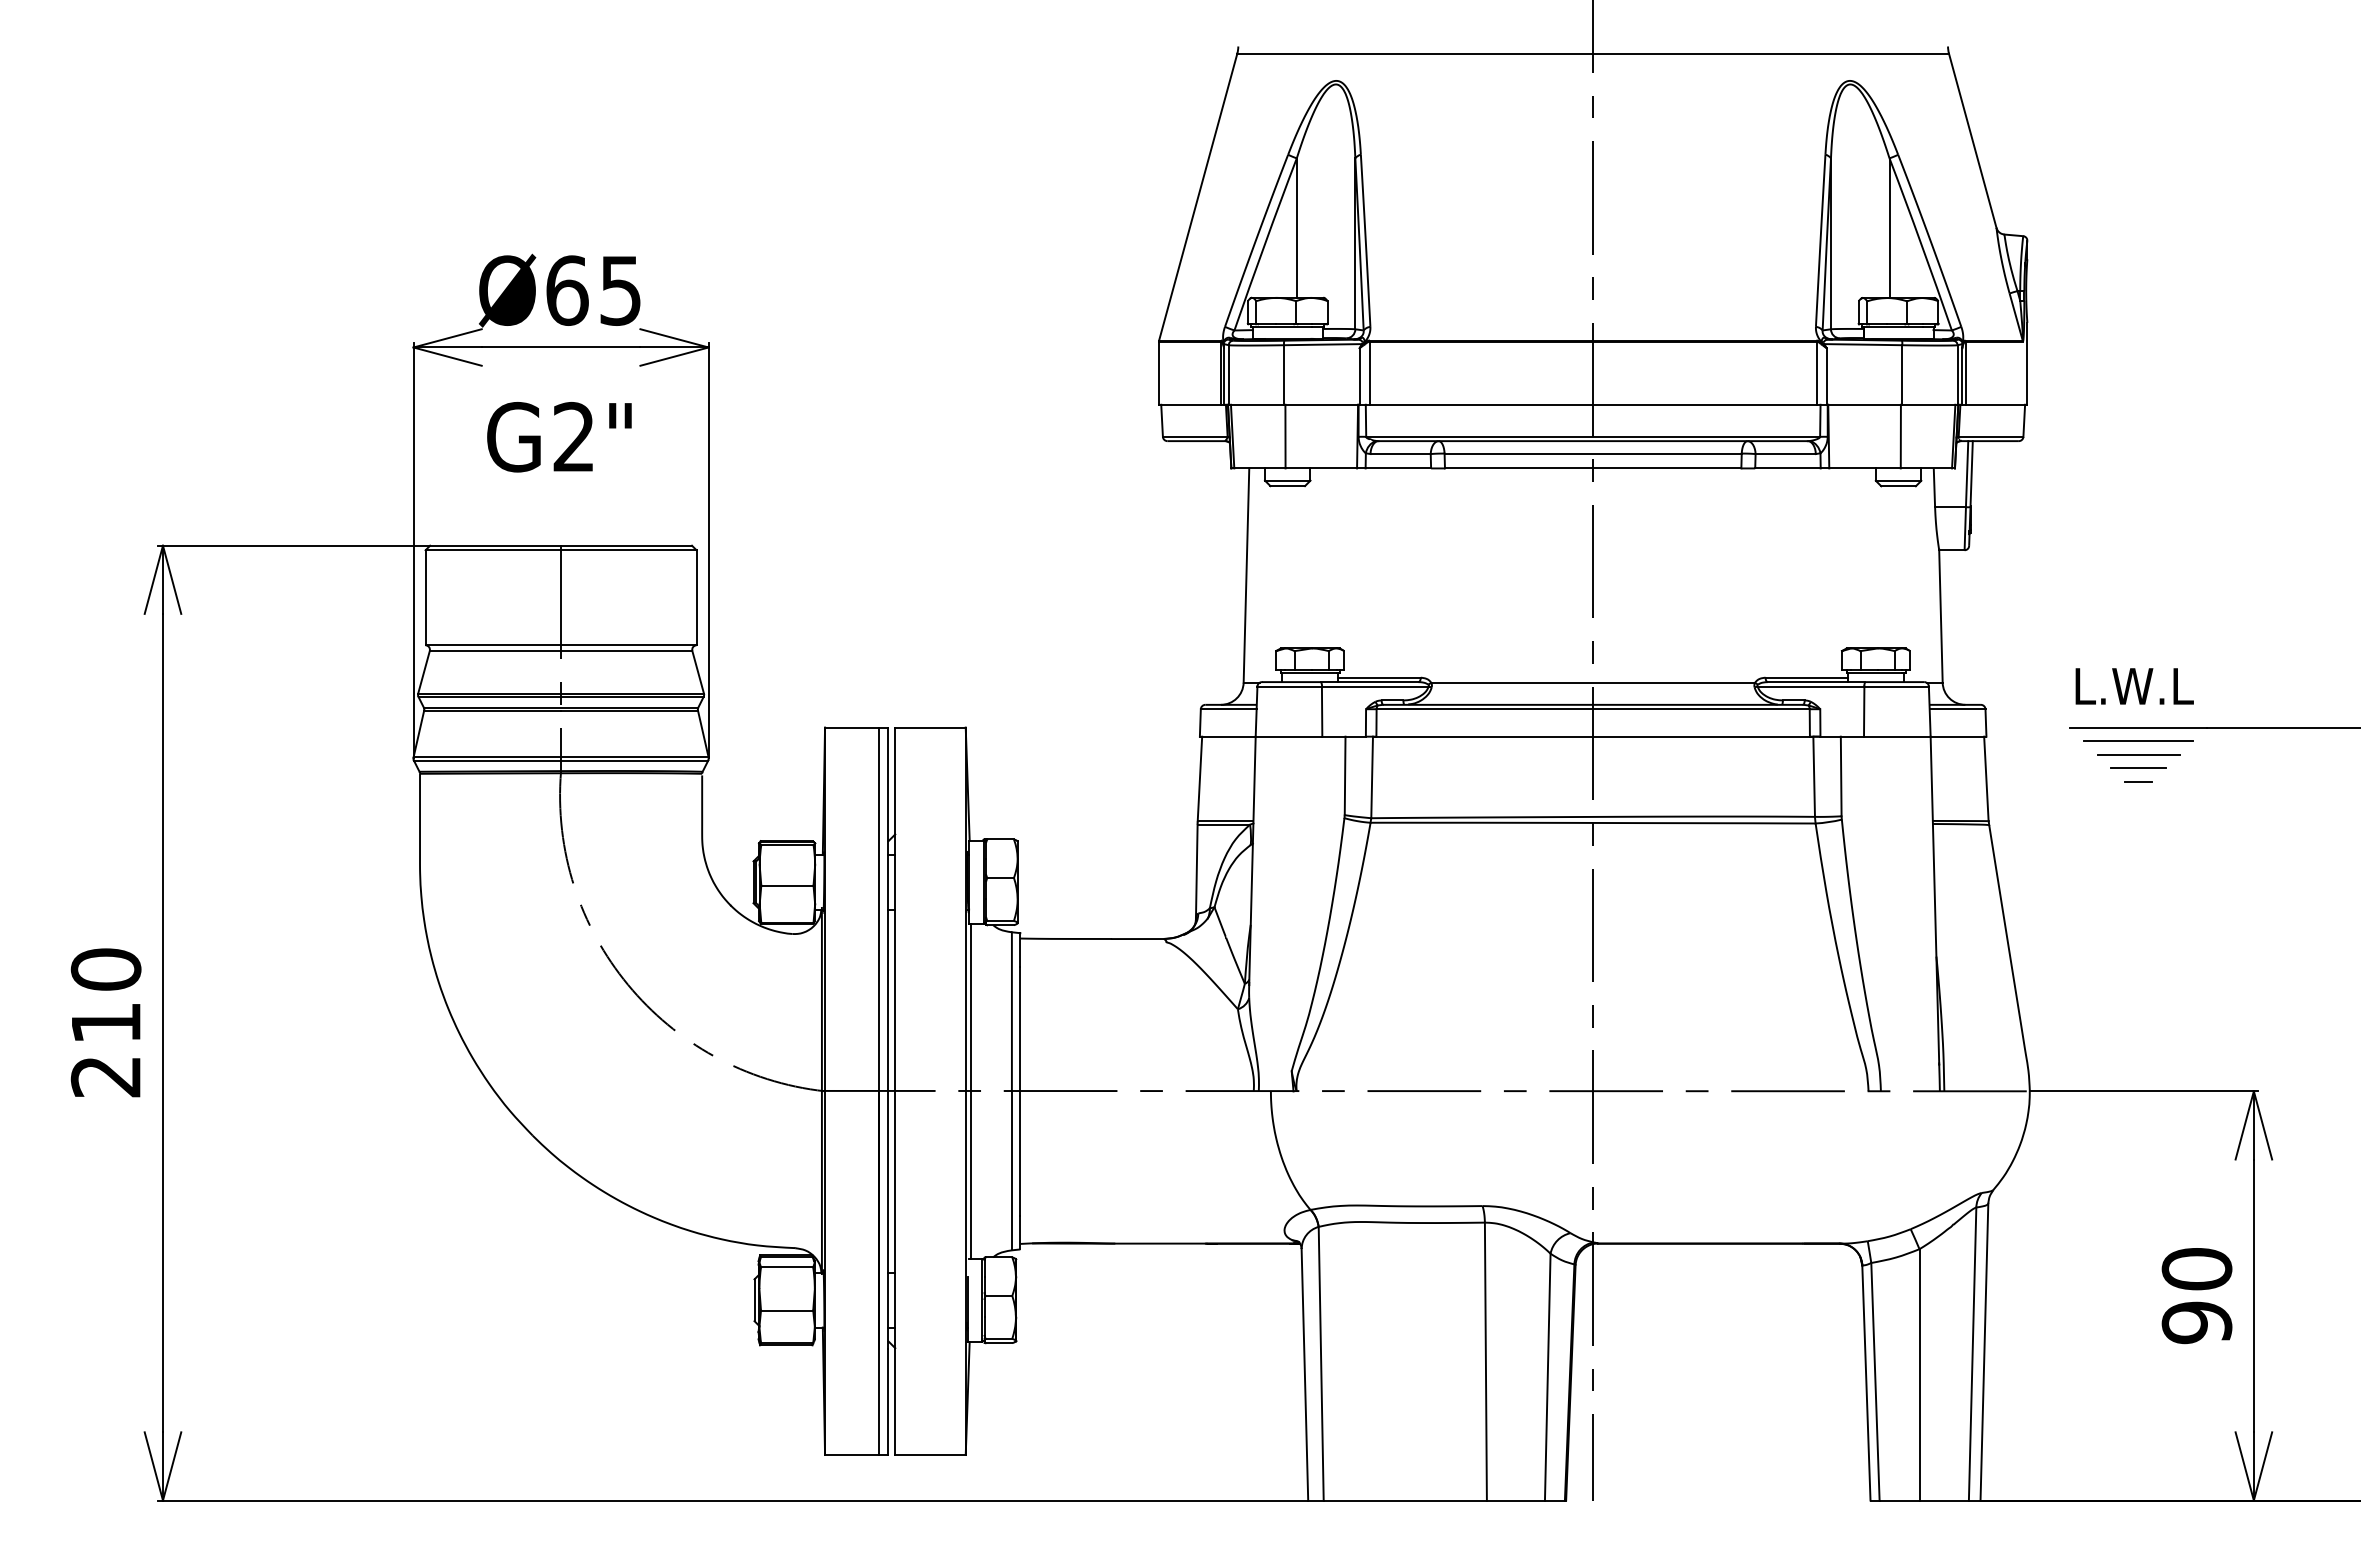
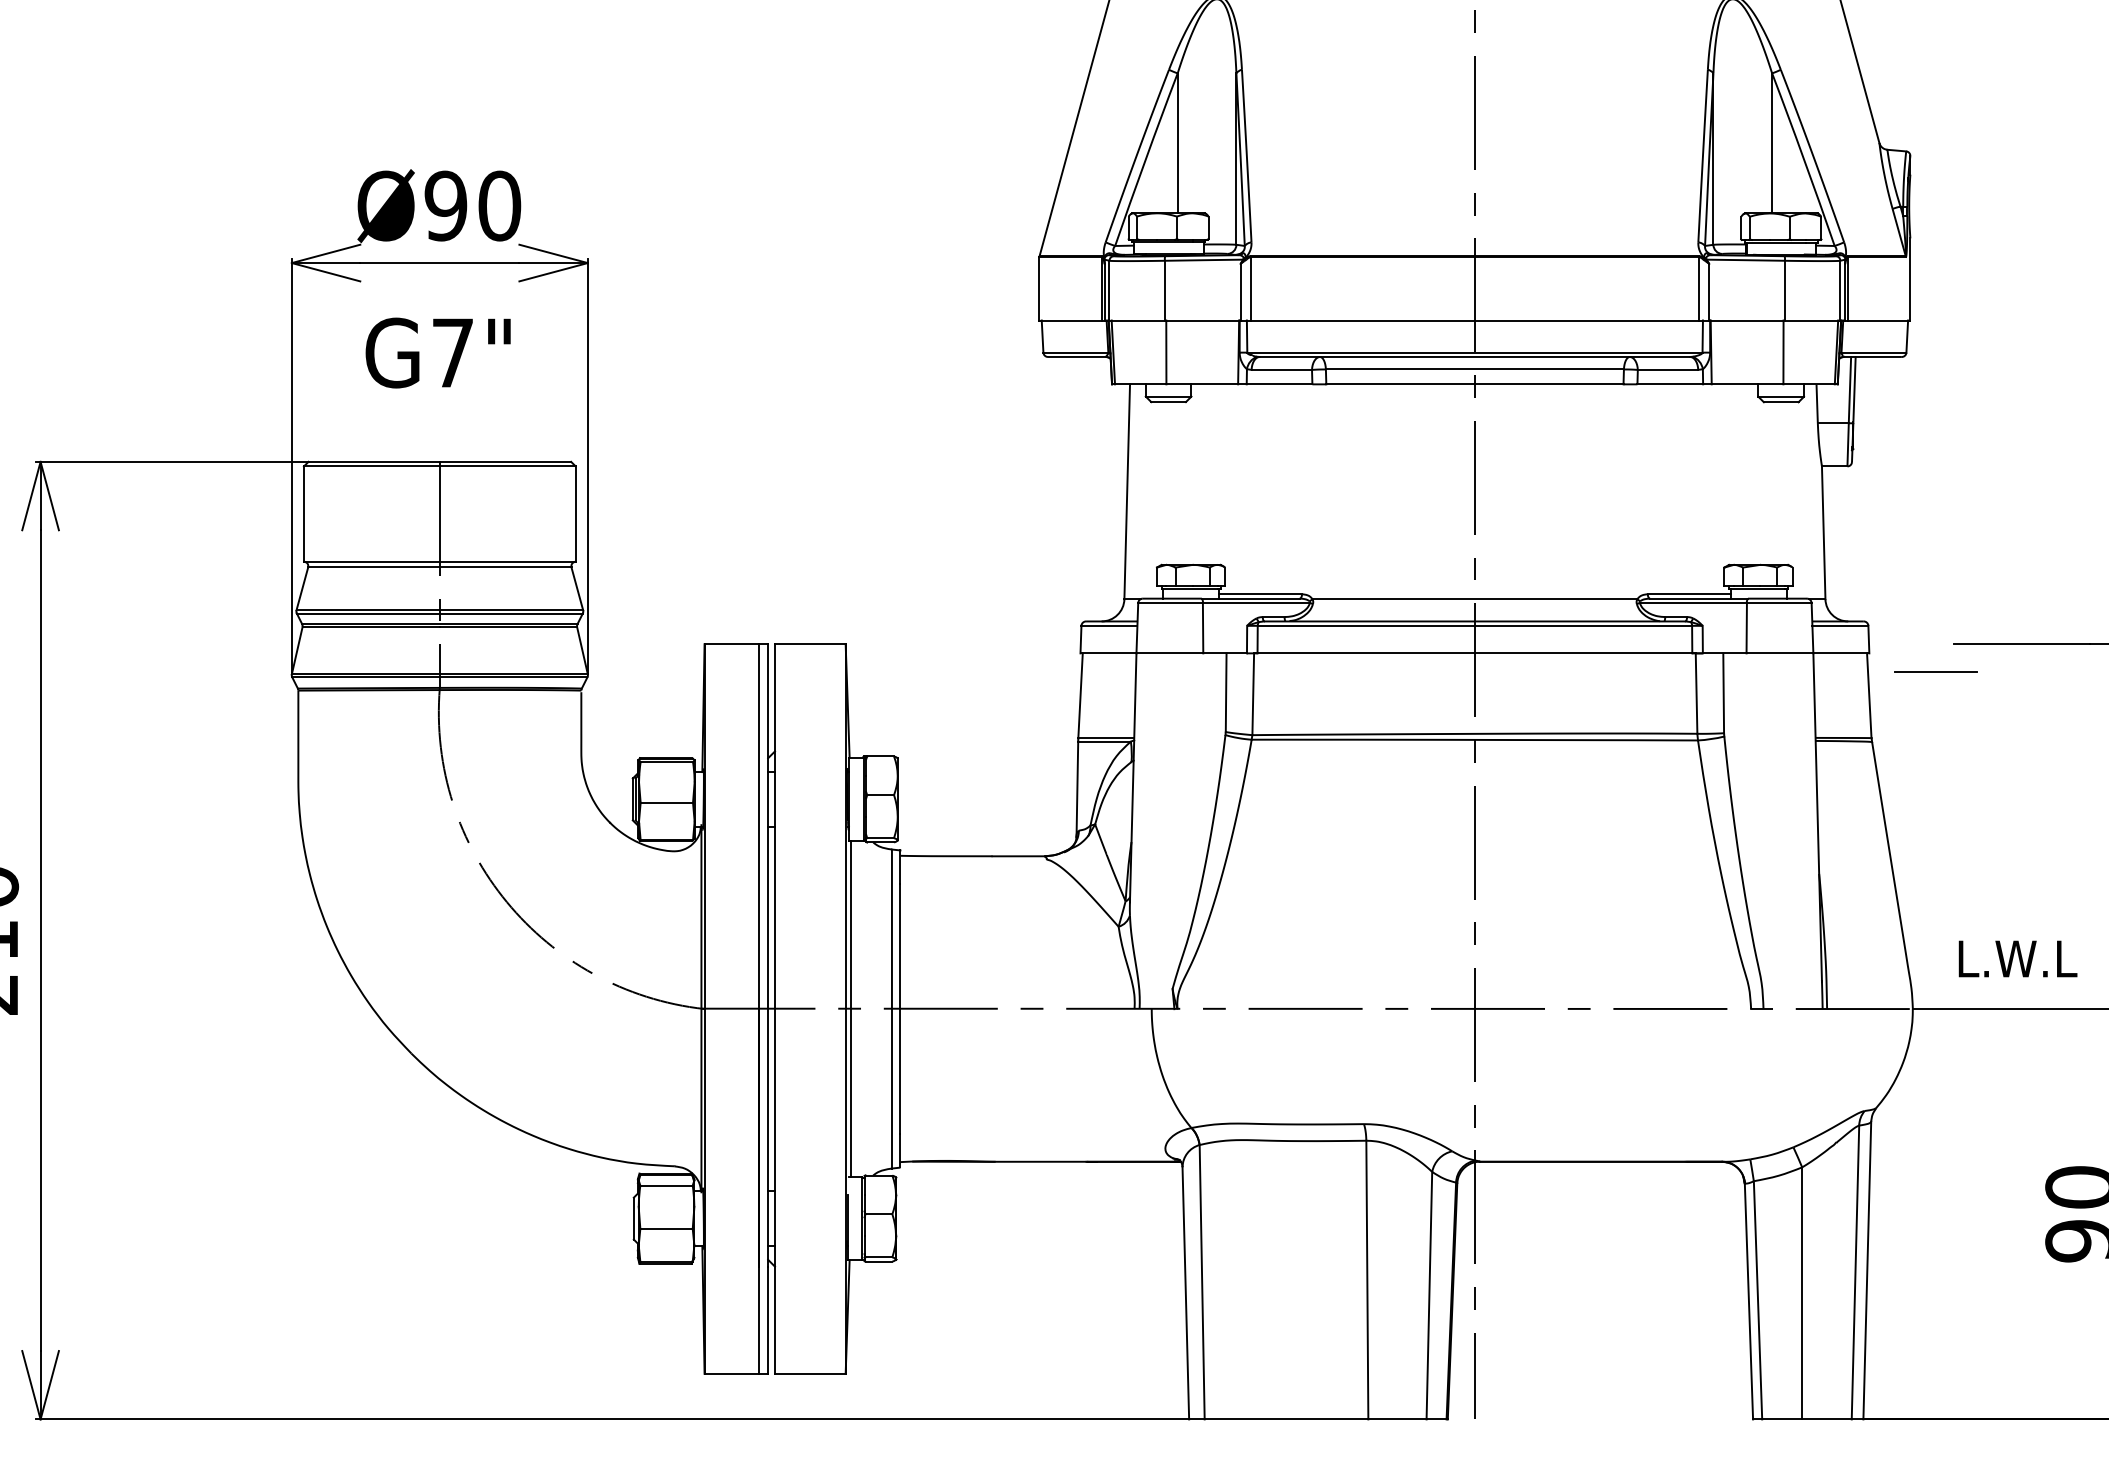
text: (594, 290) -> (473, 205), Ø65 -> Ø90
text: (573, 436) -> (452, 352), G2" -> G7"
text: (2134, 686) -> (2017, 959), moved
line: (2138, 741) -> (2021, 658), removed
line: (2138, 754) -> (1935, 671), moved
line: (2138, 768) -> (2021, 685), removed
line: (2138, 782) -> (2021, 699), removed

